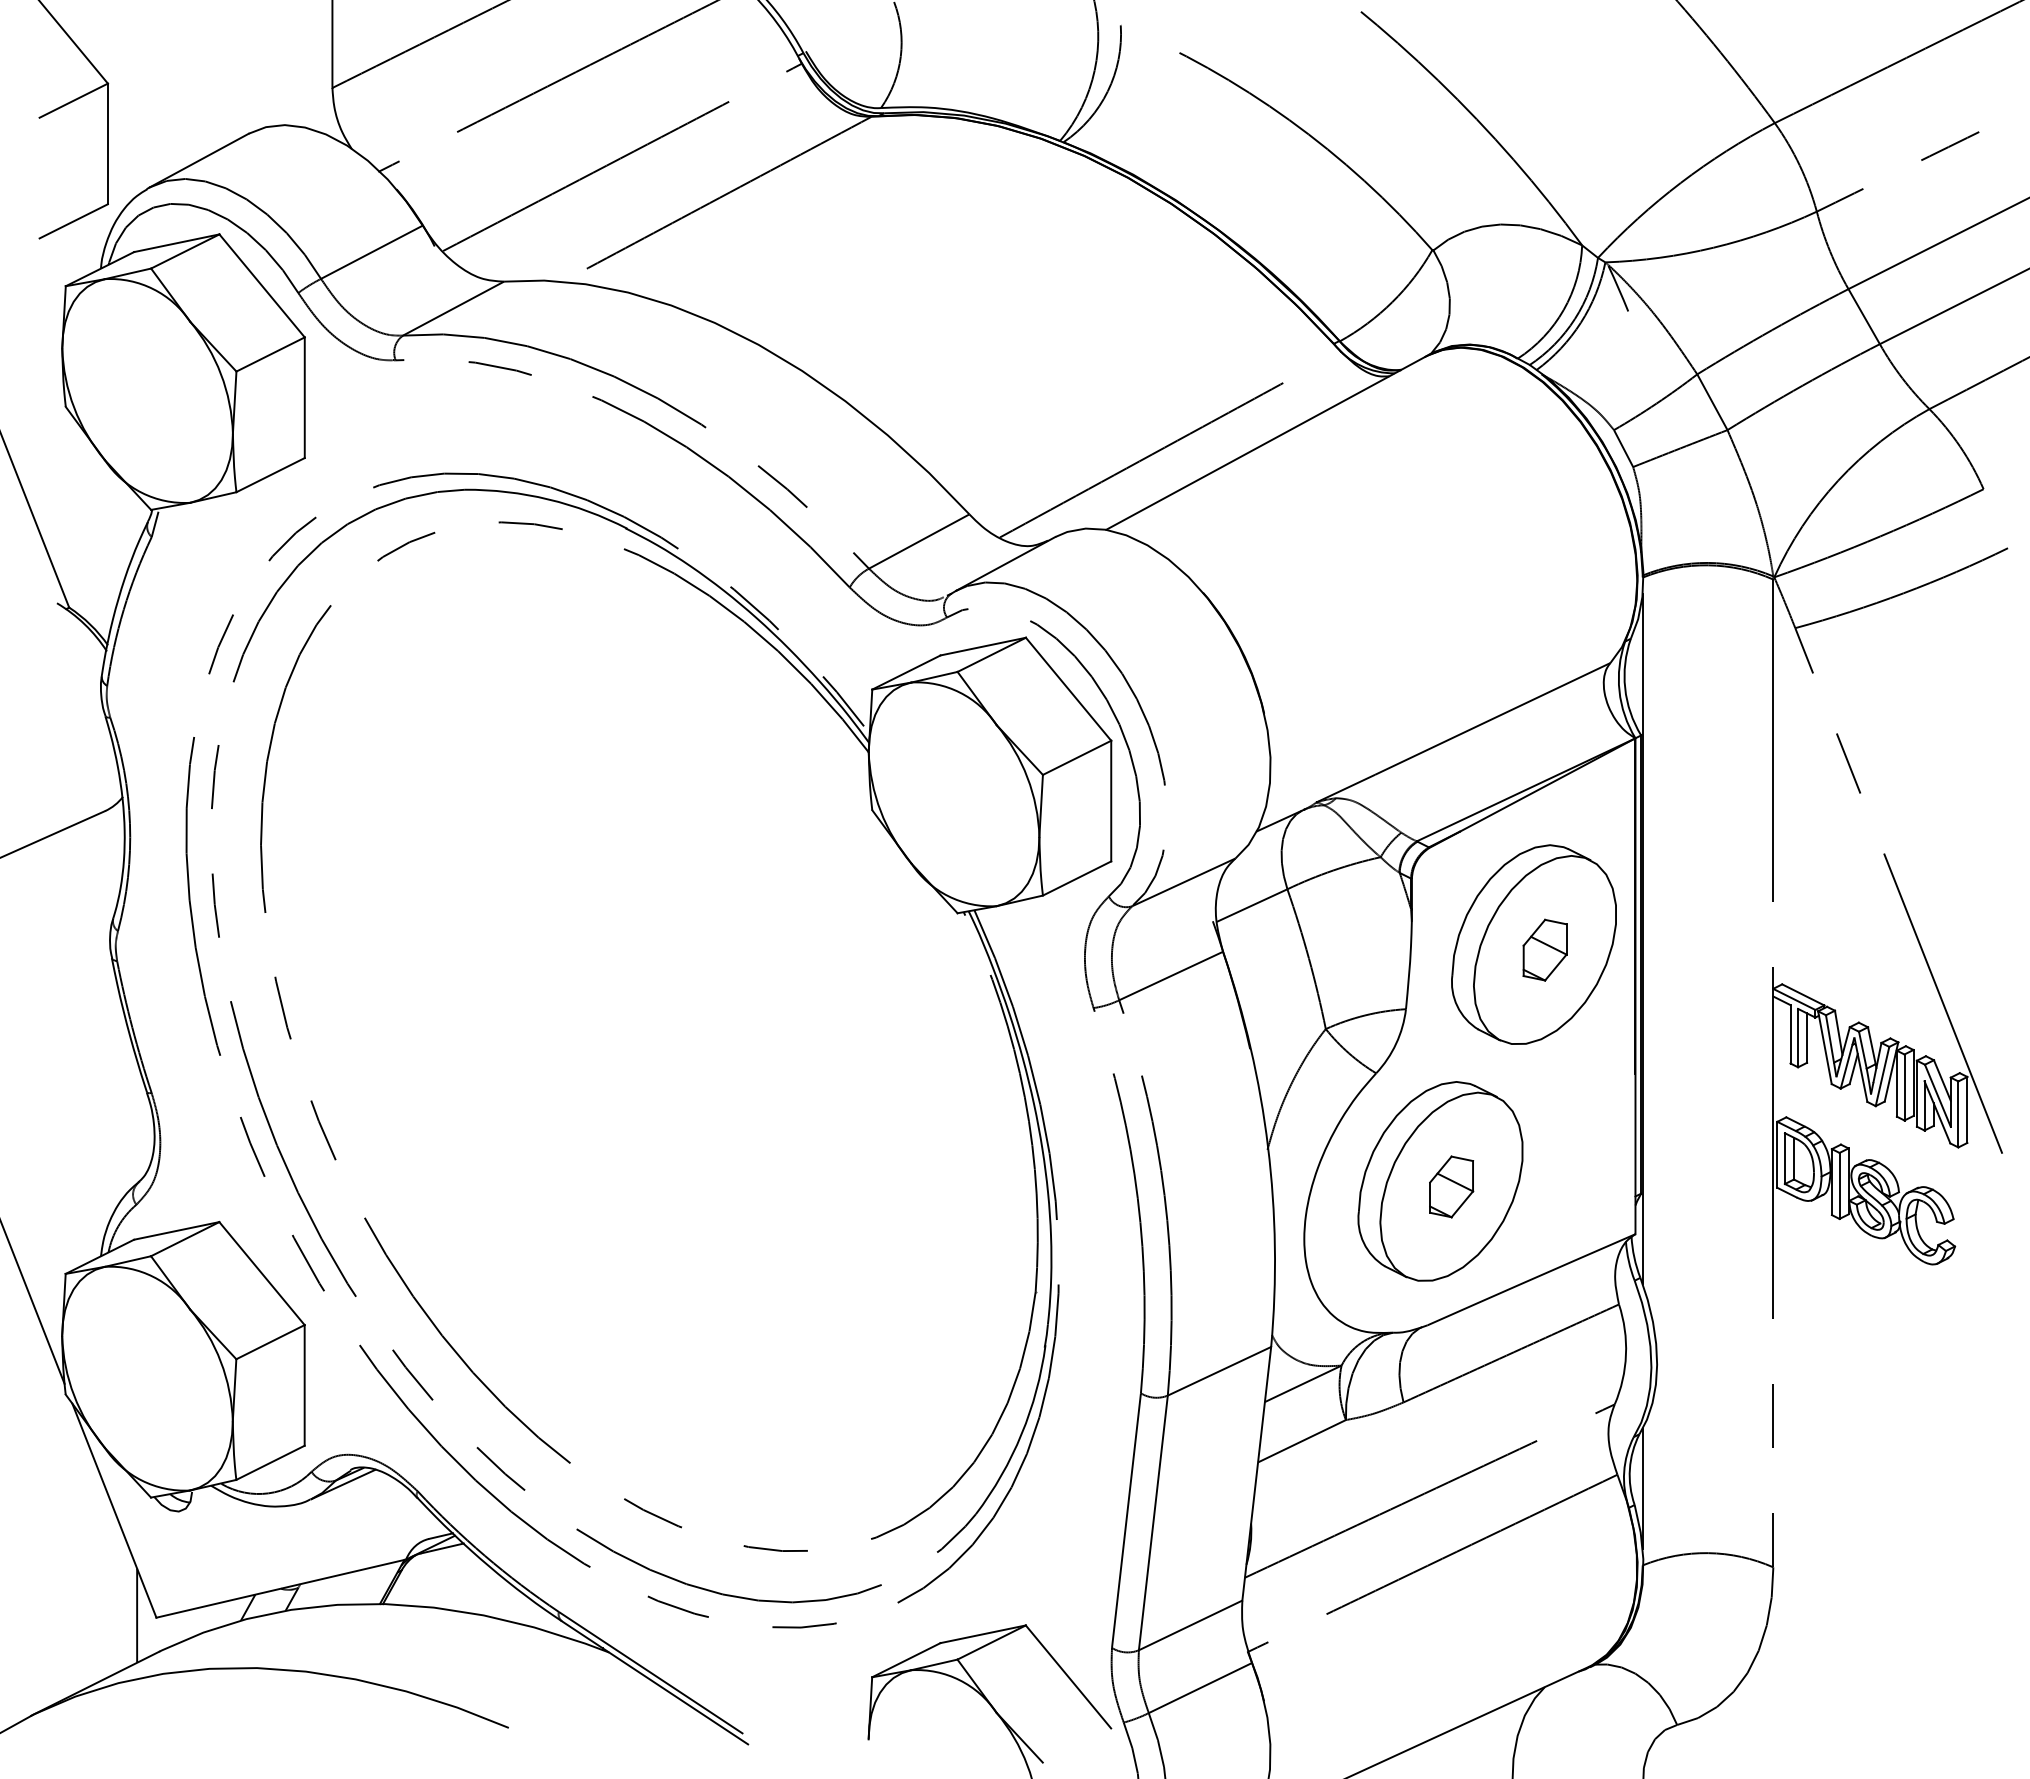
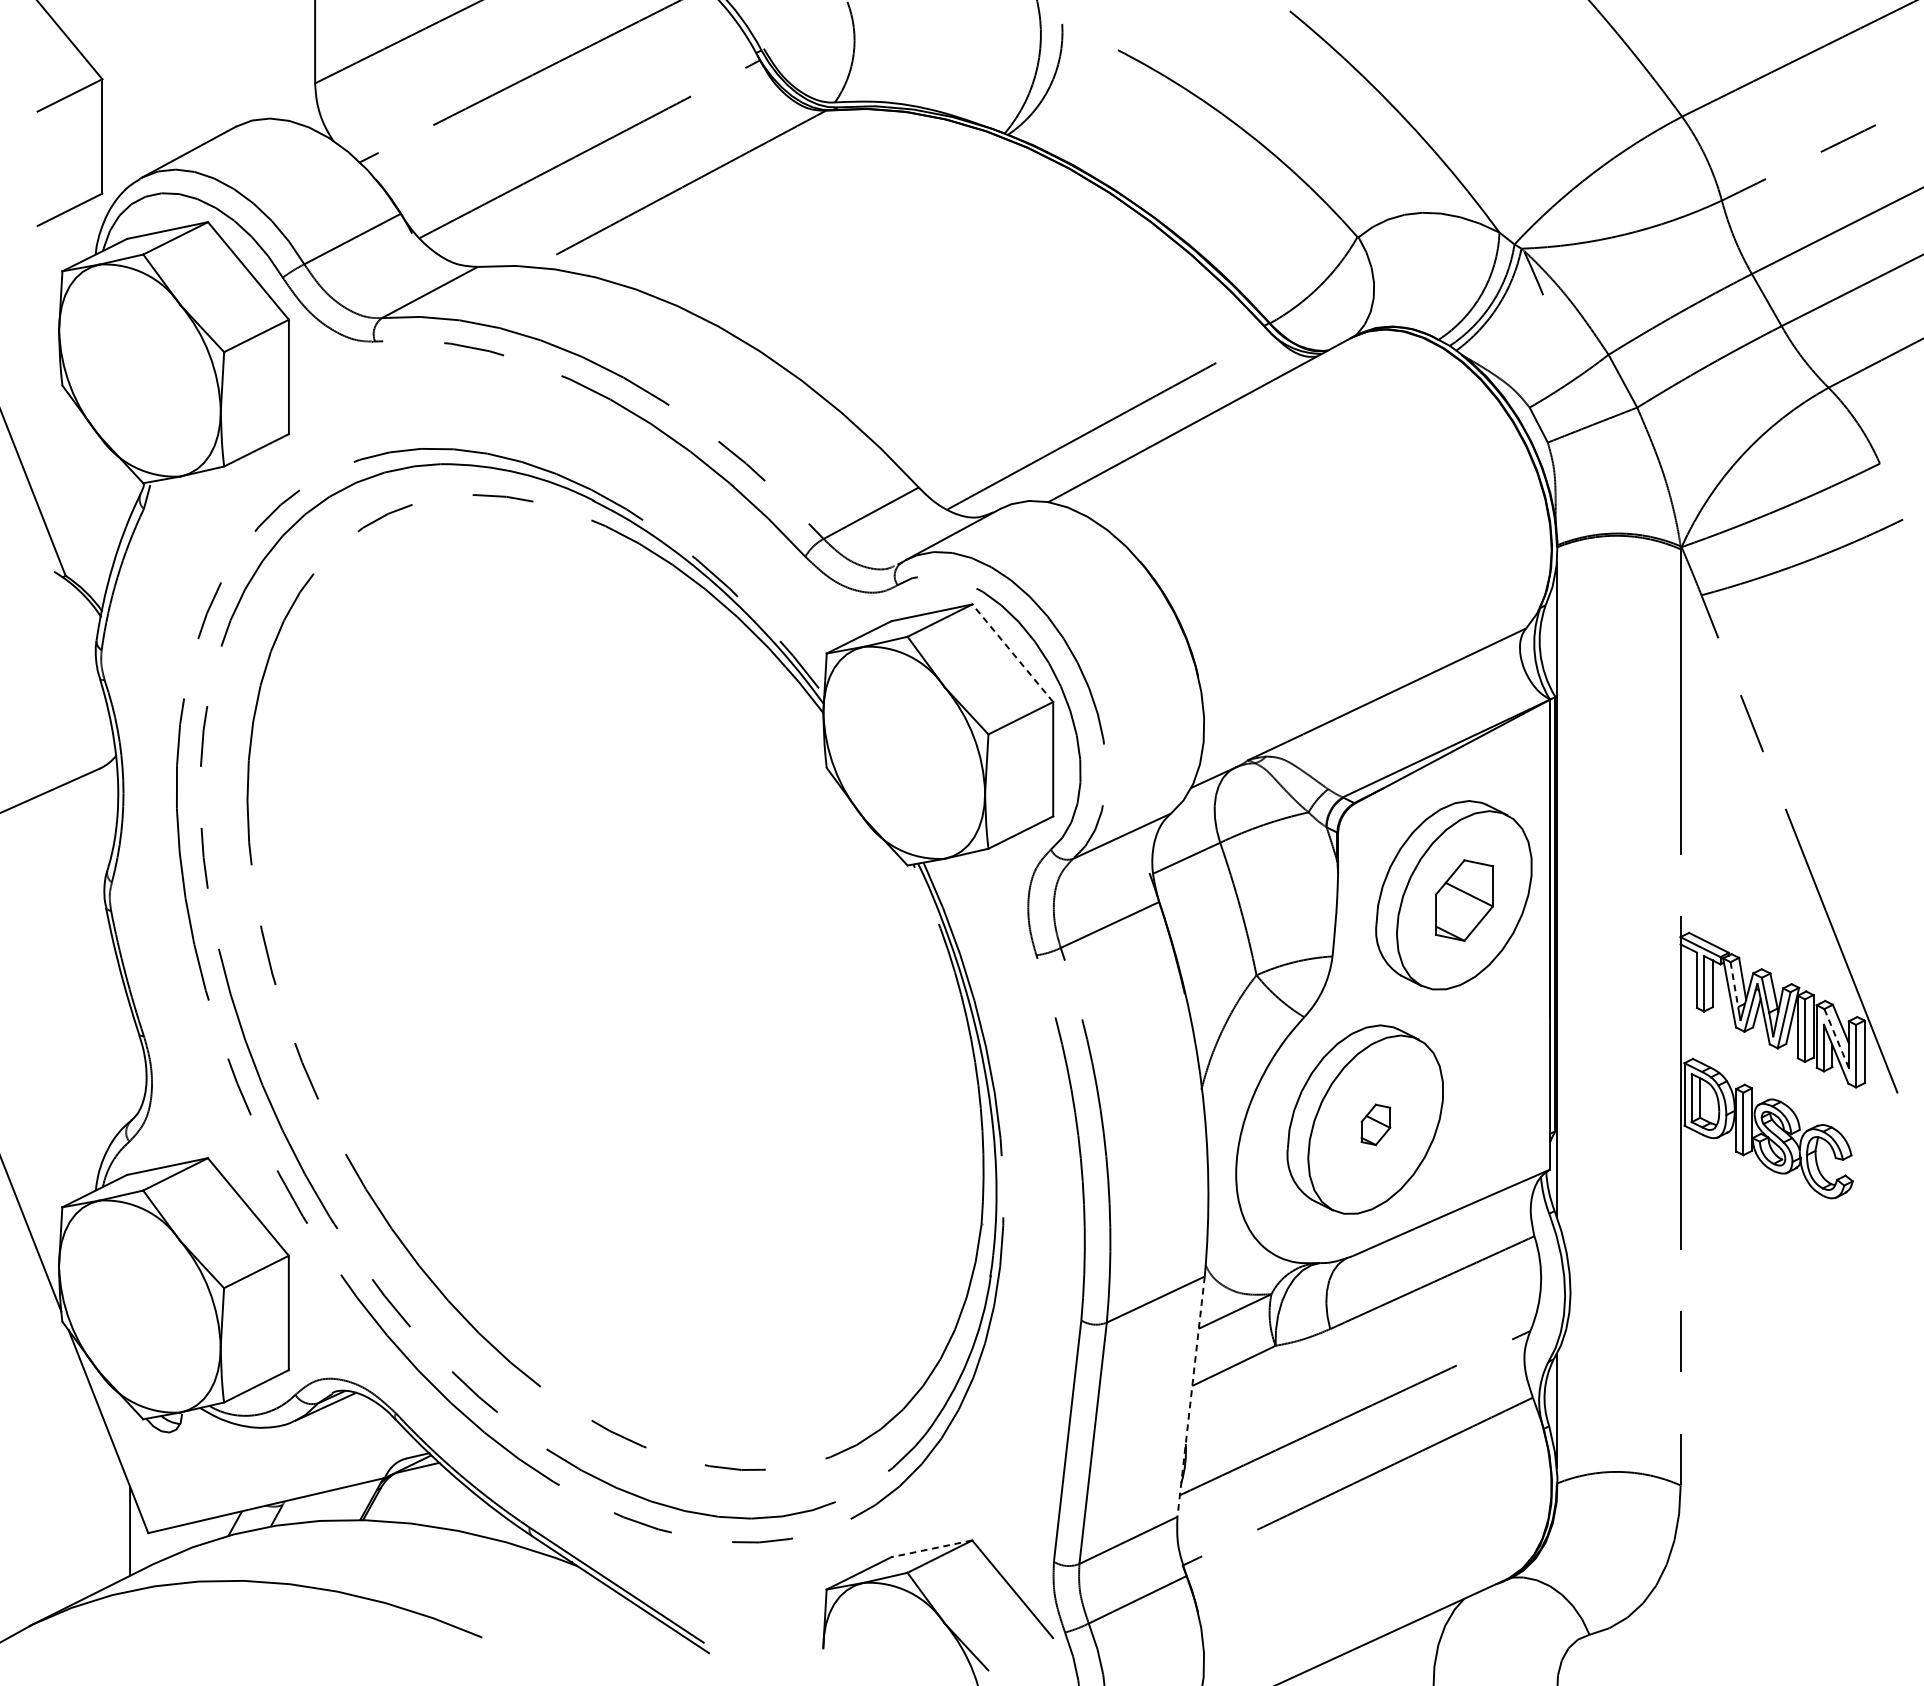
line: (1068, 689) -> (1012, 653), solid -> dashed
part: (1544, 949) -> (1463, 899), size x1.4
line: (1830, 1039) -> (1734, 985), solid -> dashed
line: (1937, 1095) -> (1836, 1038), solid -> dashed
part: (1451, 1186) -> (1375, 1124), size x0.7
line: (1256, 1473) -> (1190, 1396), solid -> dashed
line: (983, 1634) -> (932, 1549), solid -> dashed

